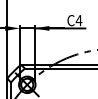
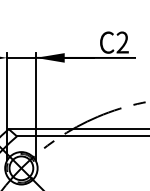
text: (78, 20) -> (121, 42), C4 -> C2

